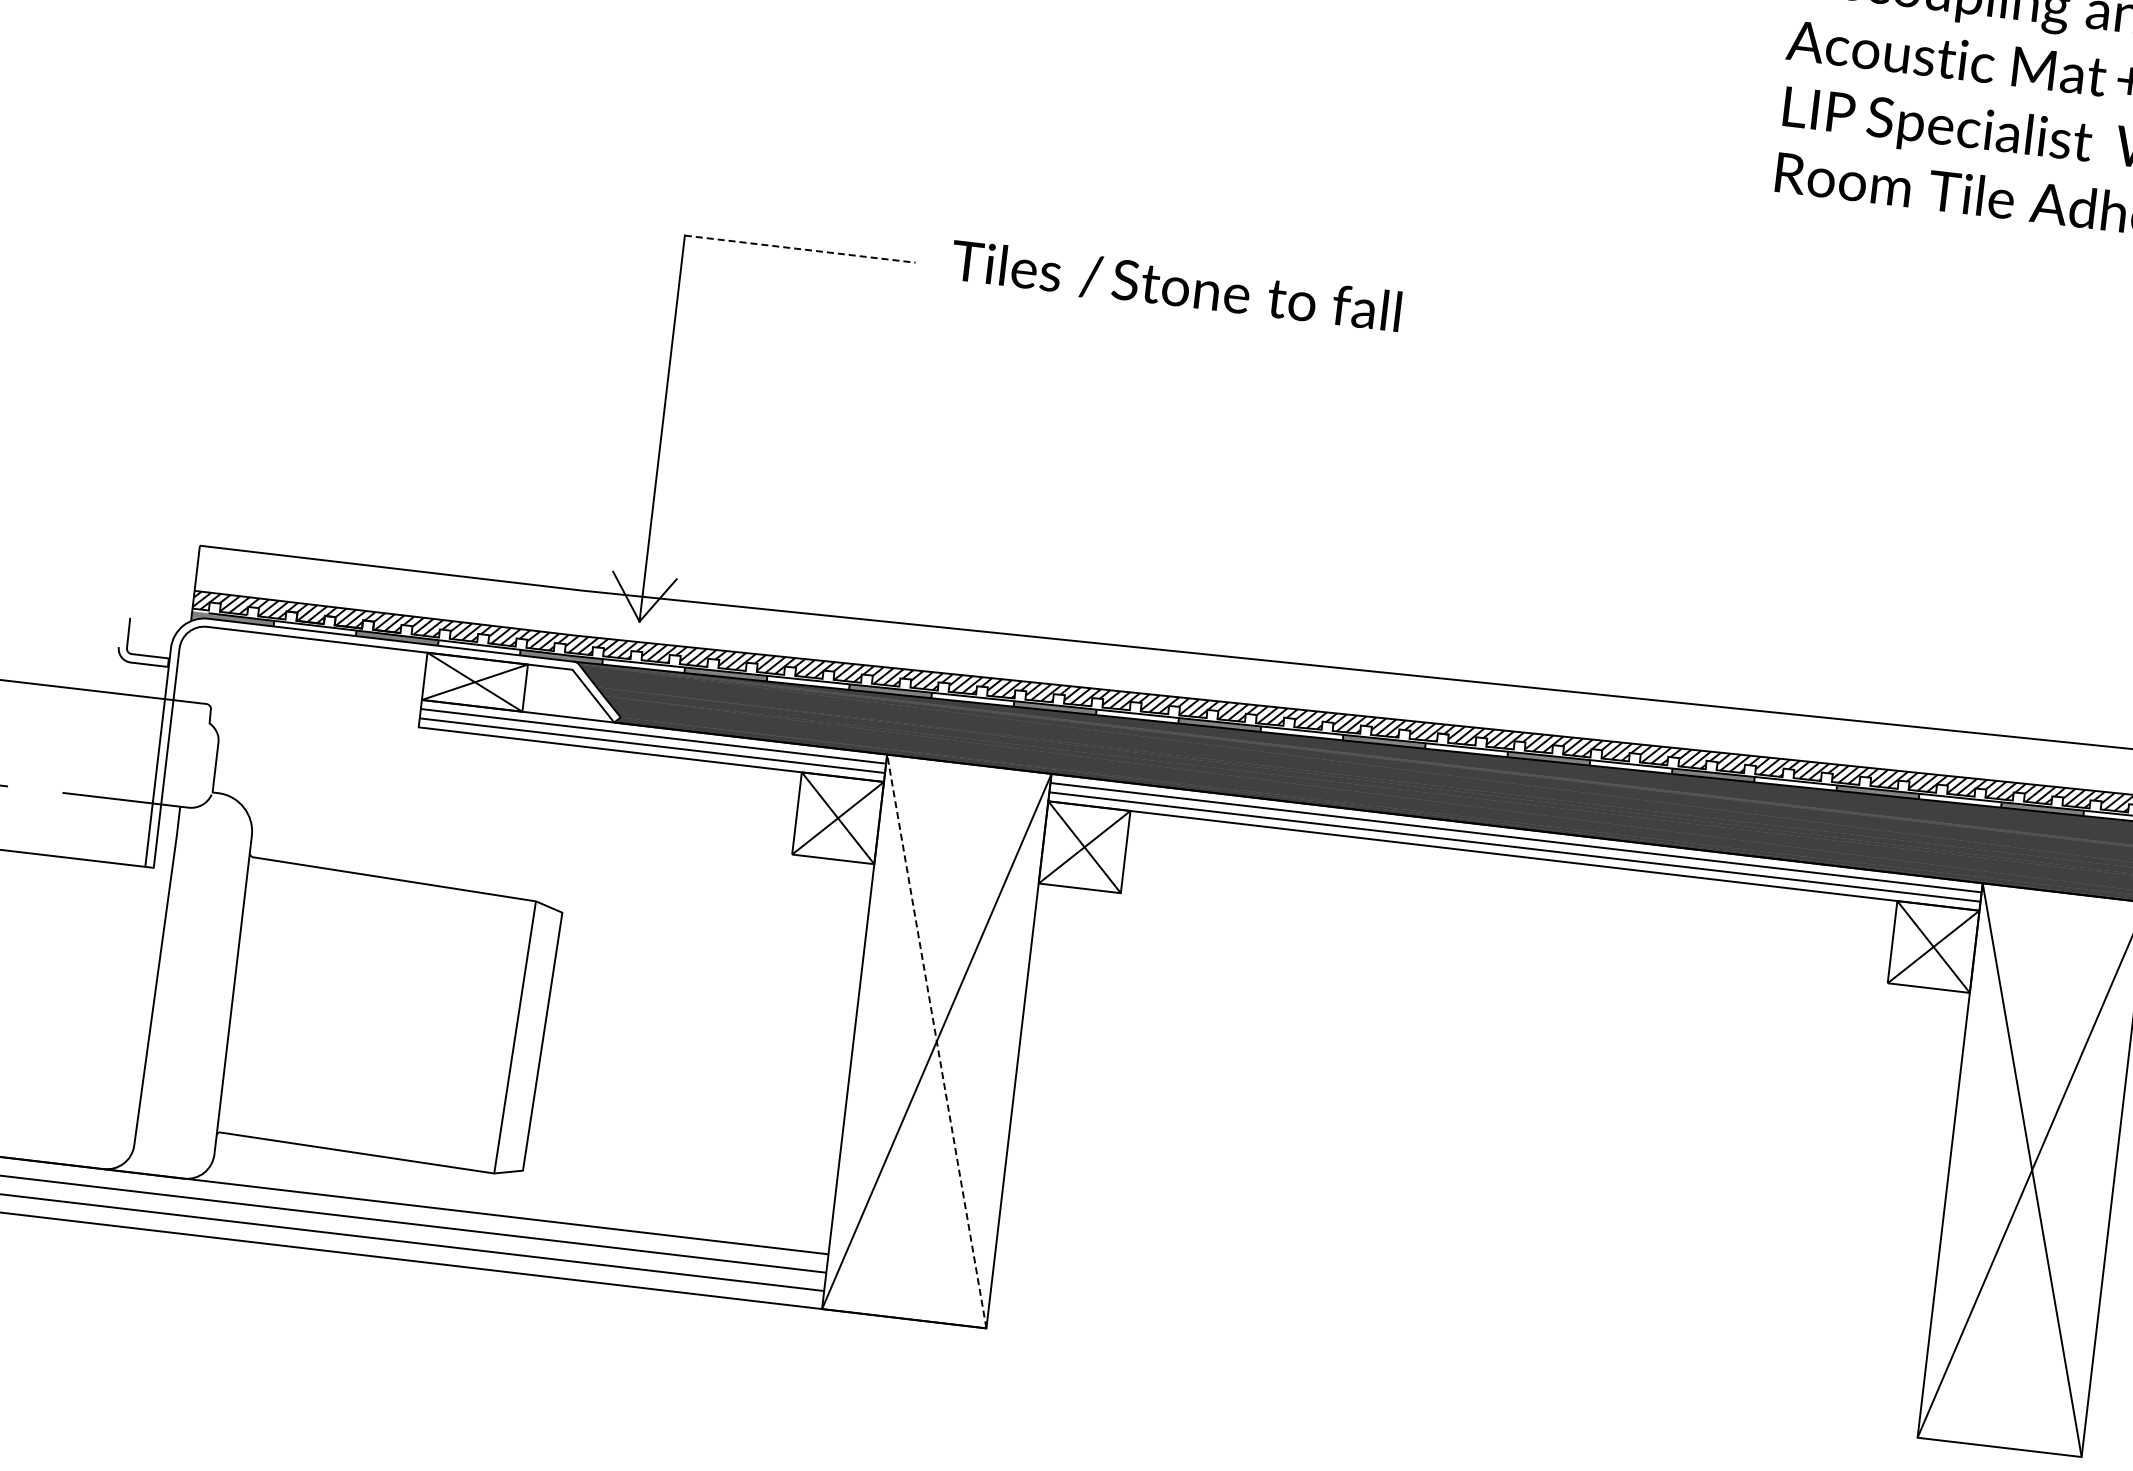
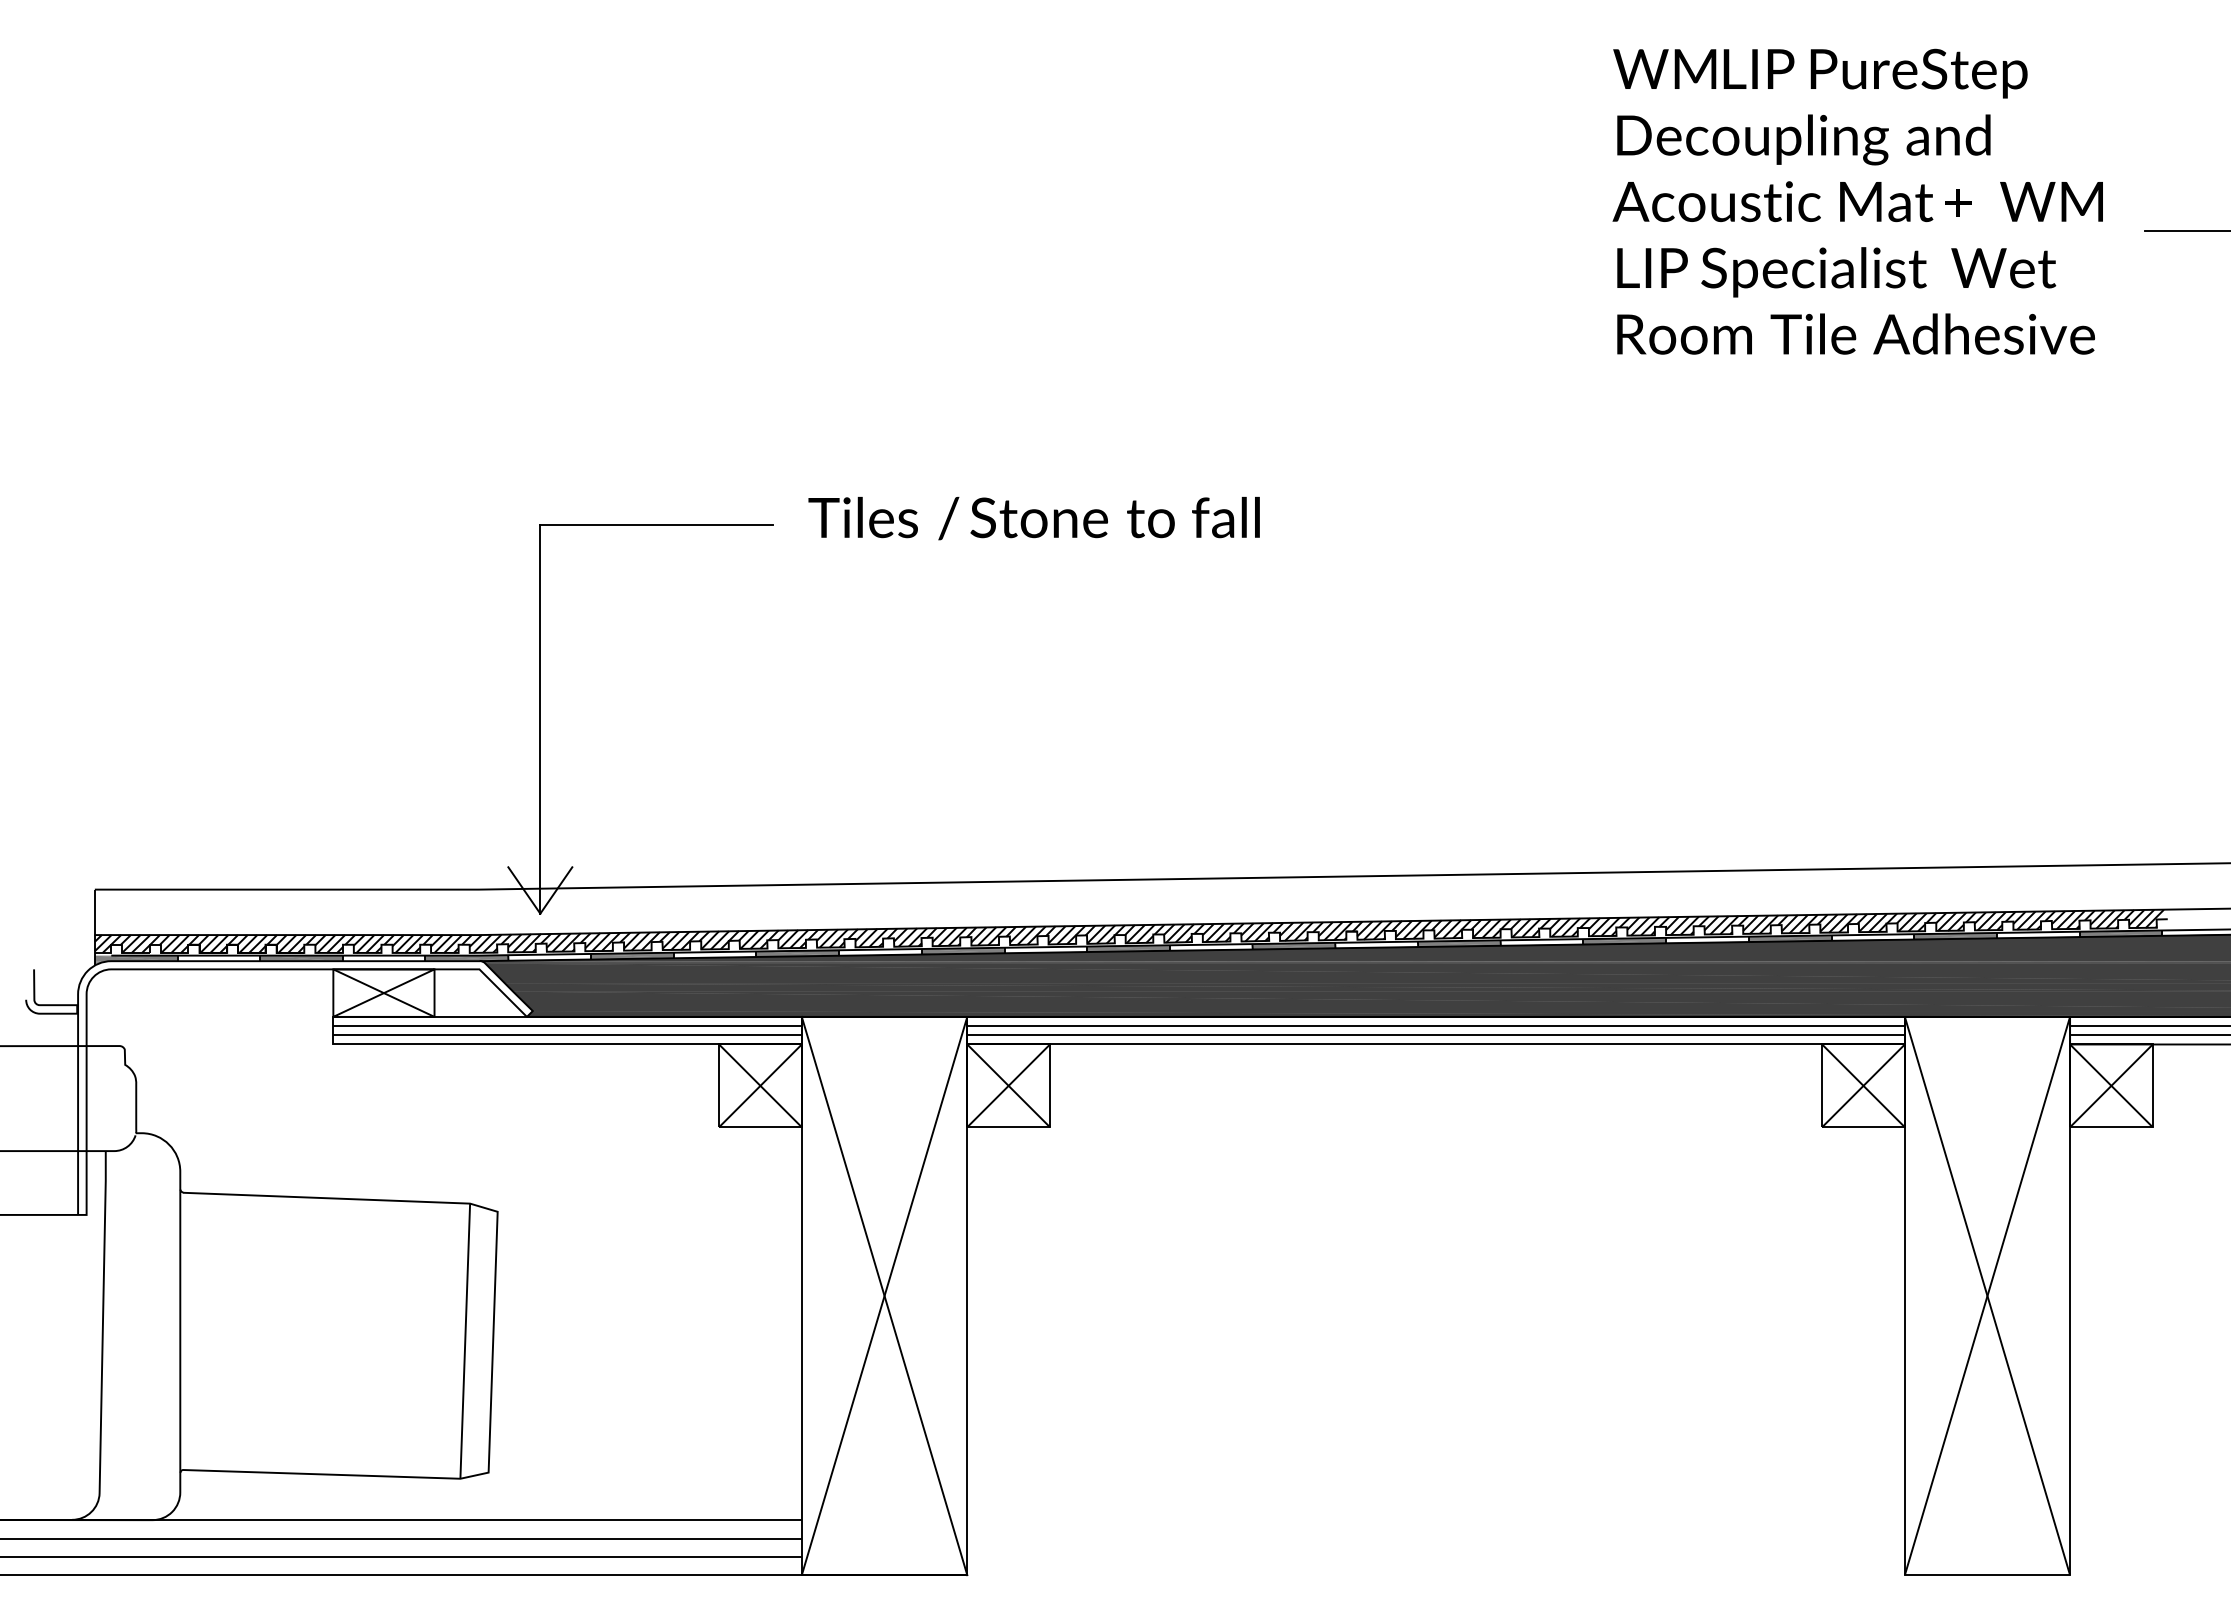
line: (800, 249) -> (656, 525), dashed -> solid
line: (936, 1040) -> (884, 1295), dashed -> solid

